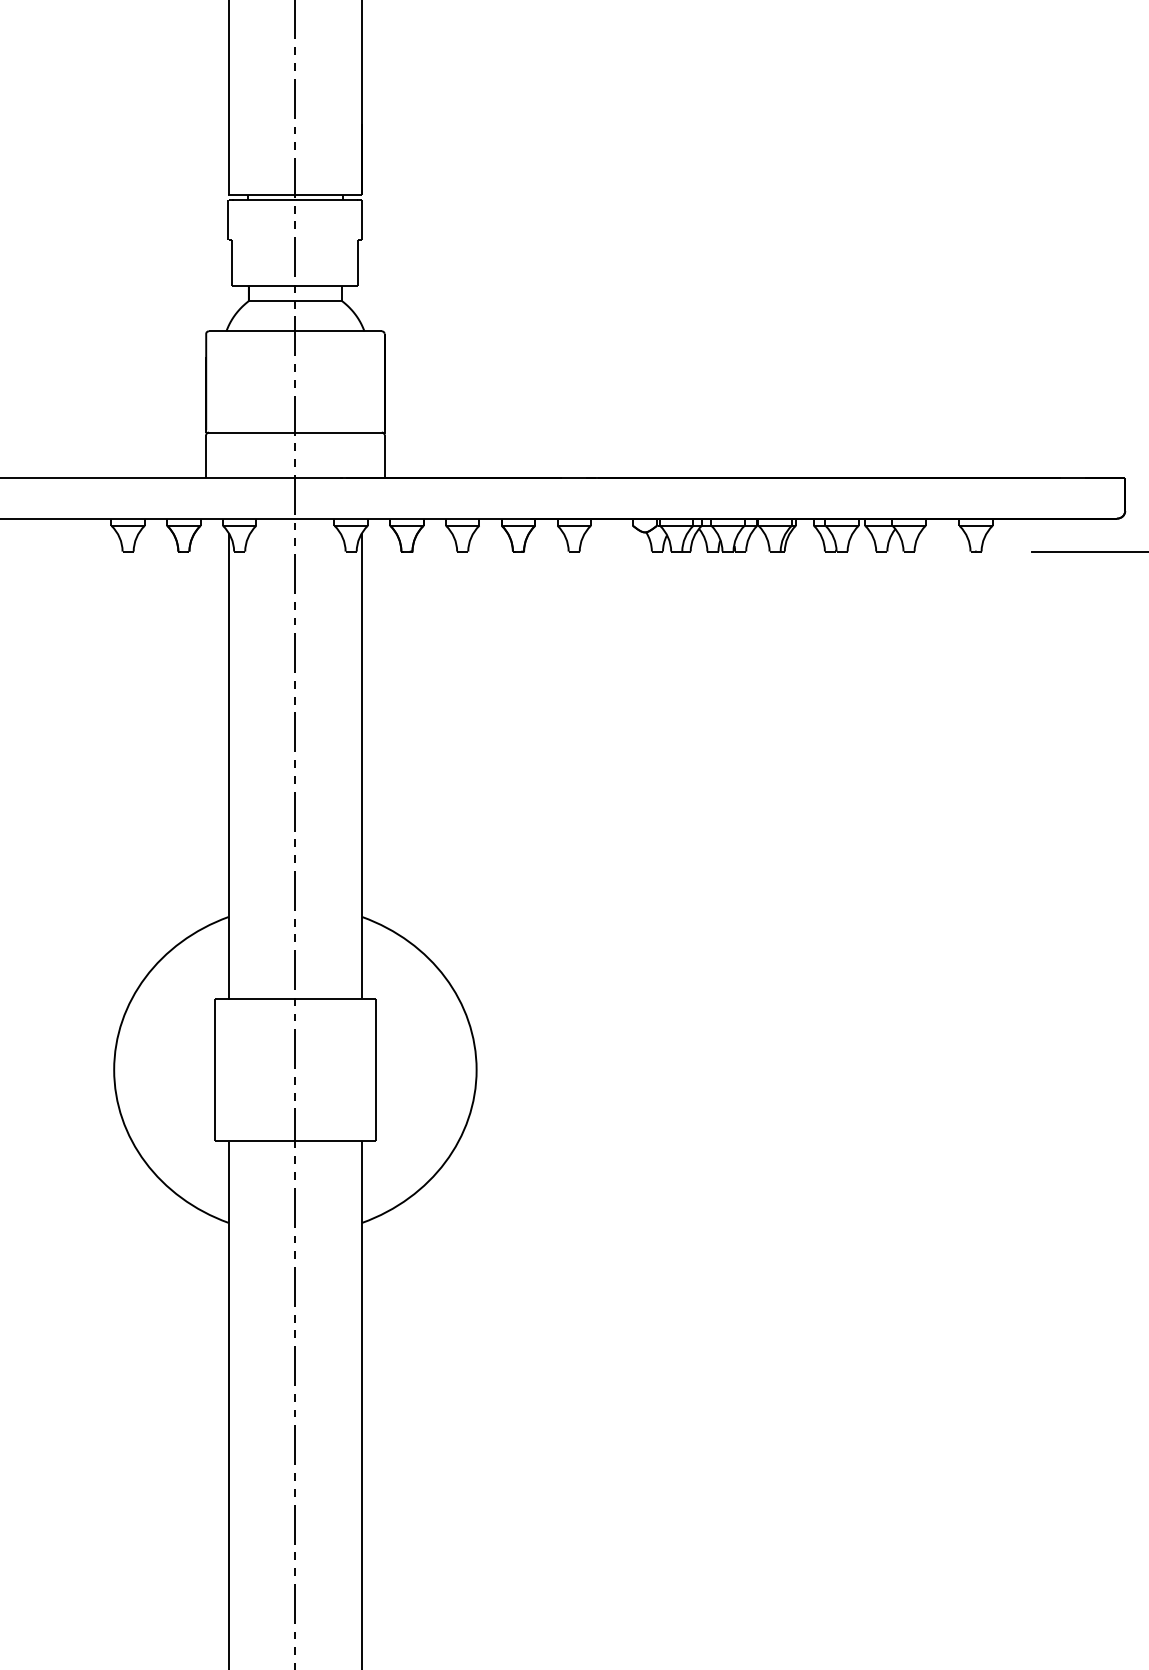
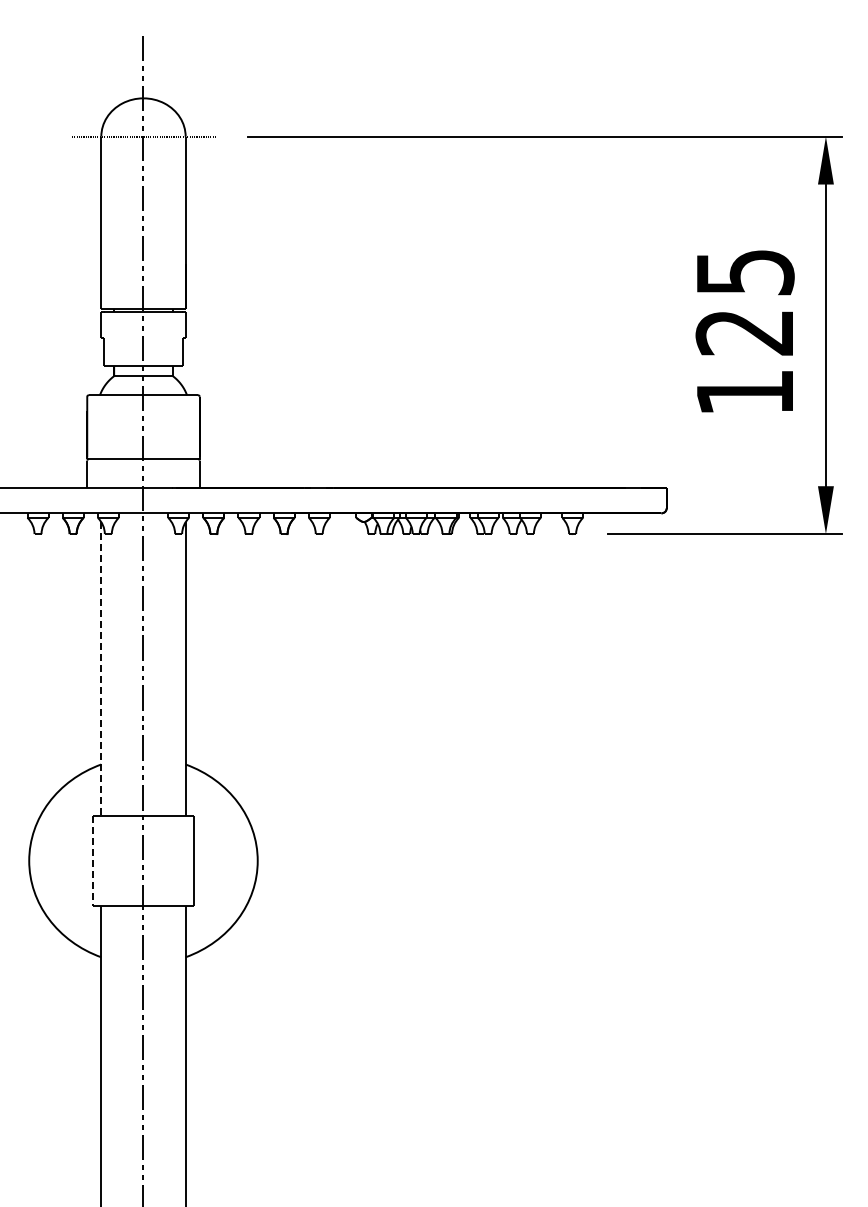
line: (228, 766) -> (101, 669), solid -> dashed
line: (214, 1069) -> (92, 860), solid -> dashed

